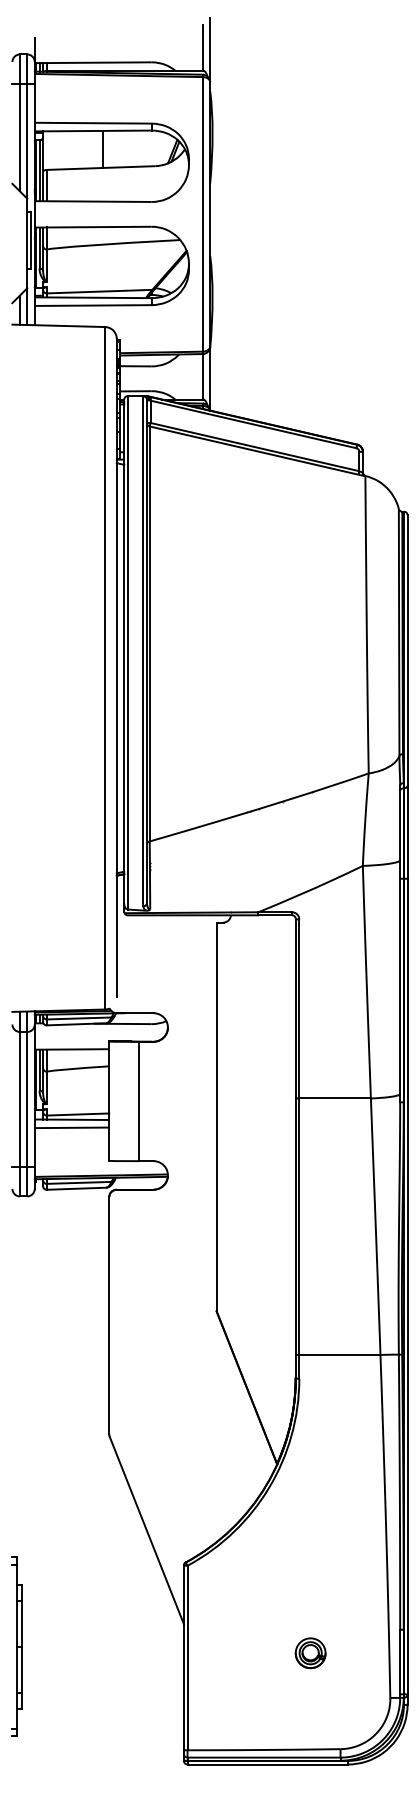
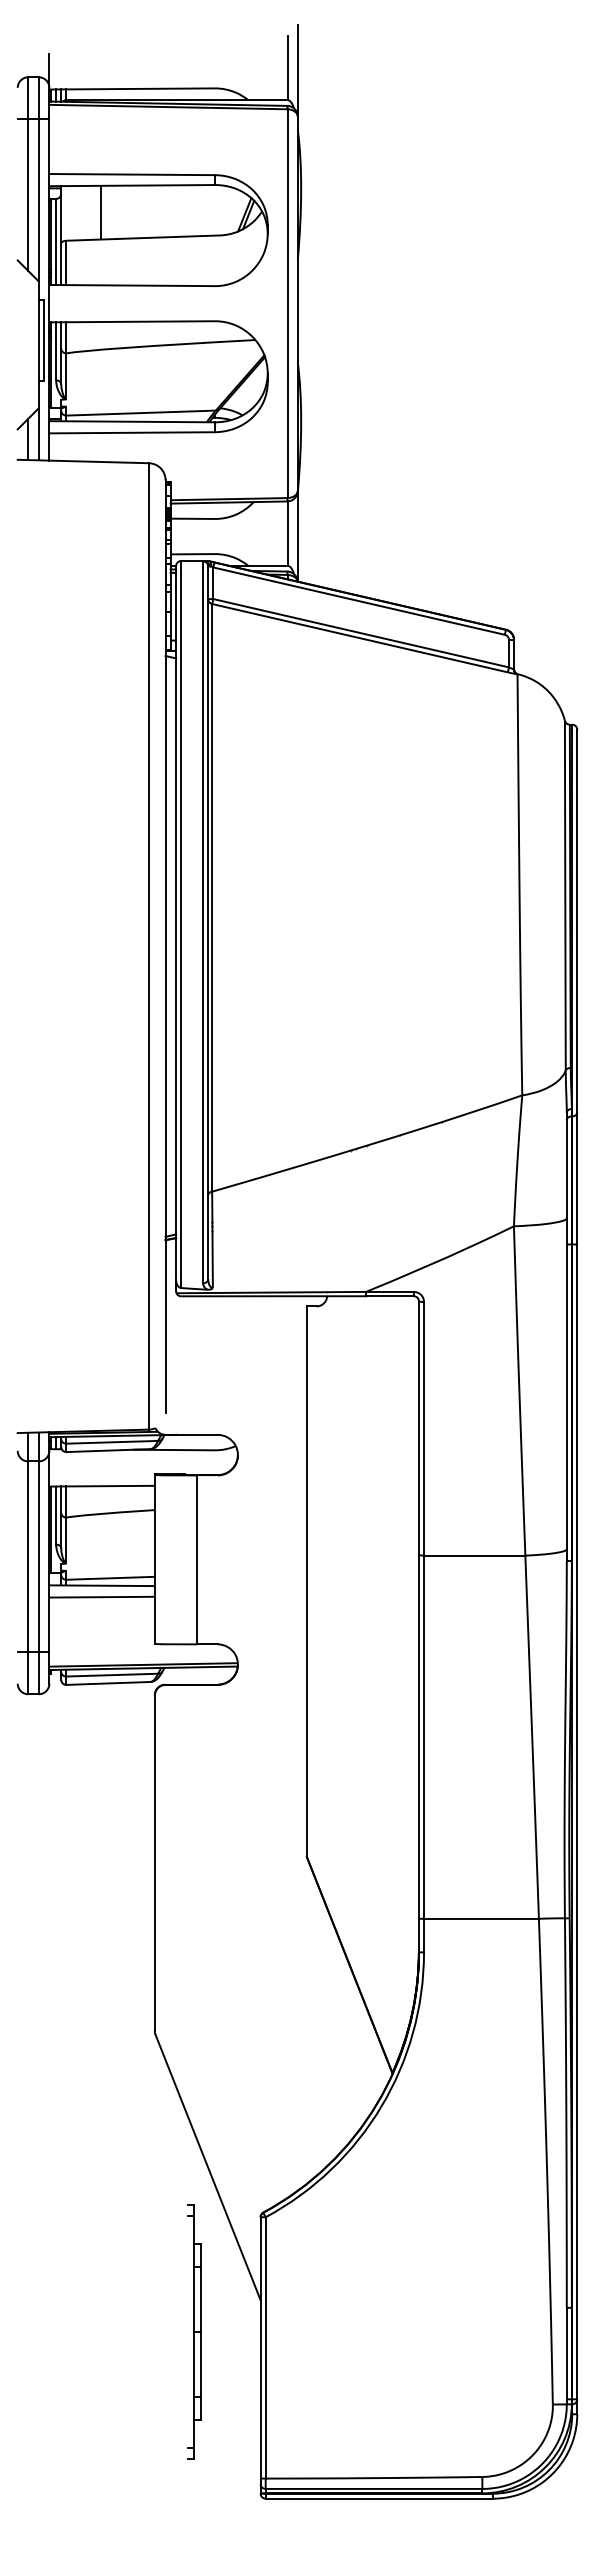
line: (102, 149) -> (100, 211), moved
part: (17, 1646) -> (194, 2331), moved
part: (310, 1653) -> (440, 2341), removed

